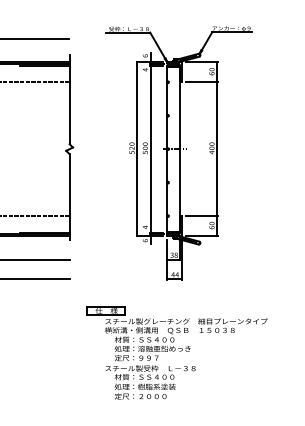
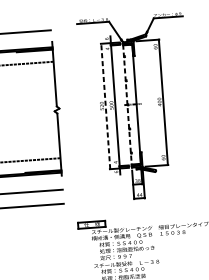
line: (201, 82) -> (148, 55), removed
line: (137, 149) -> (106, 106), solid -> dashed
line: (167, 149) -> (127, 105), solid -> dashed
line: (201, 216) -> (155, 151), removed

